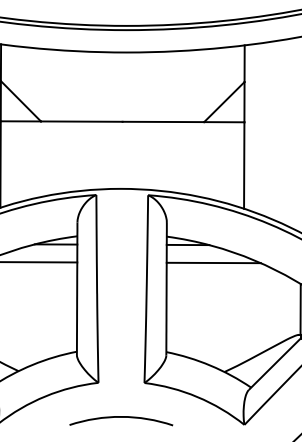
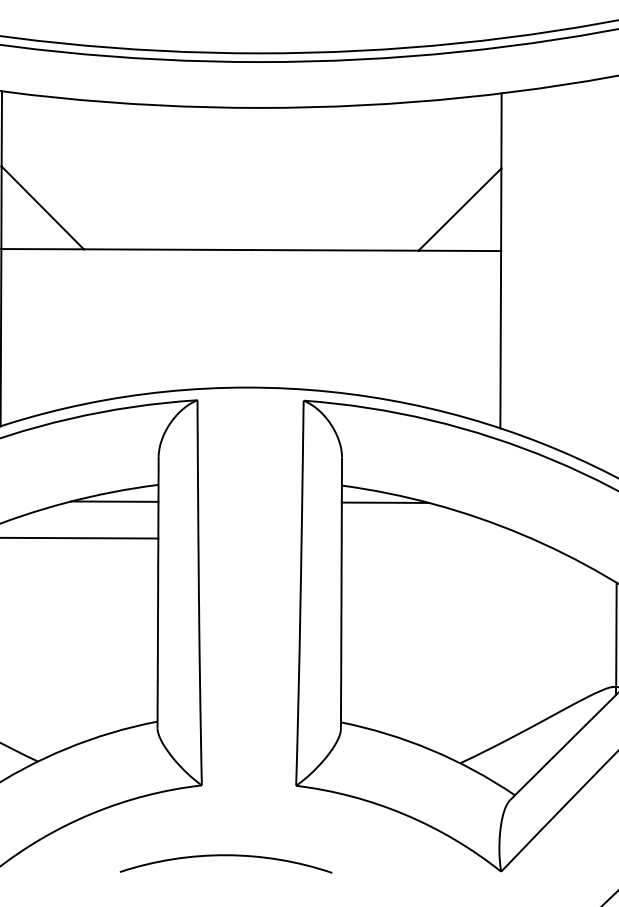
line: (213, 262) -> (437, 538), removed
arc: (121, 417) -> (226, 856), moved

